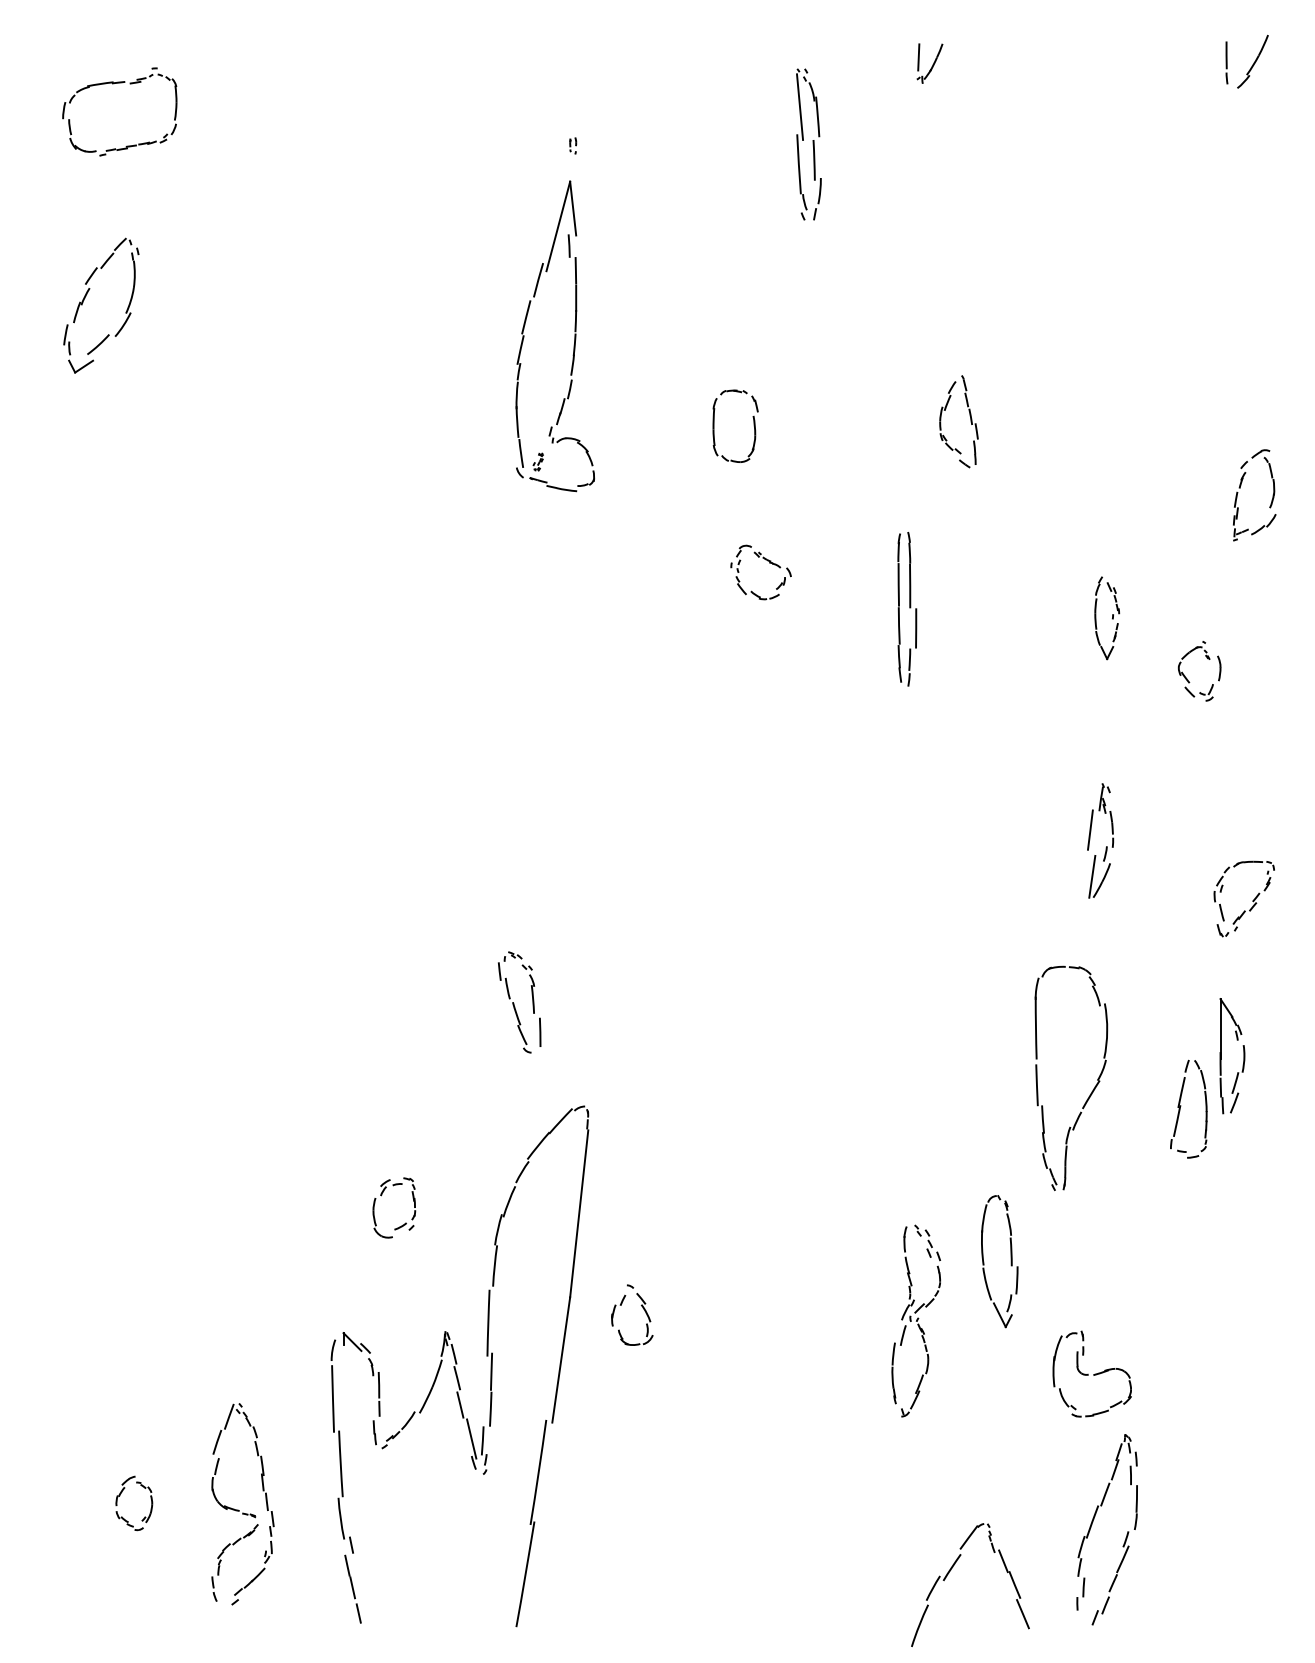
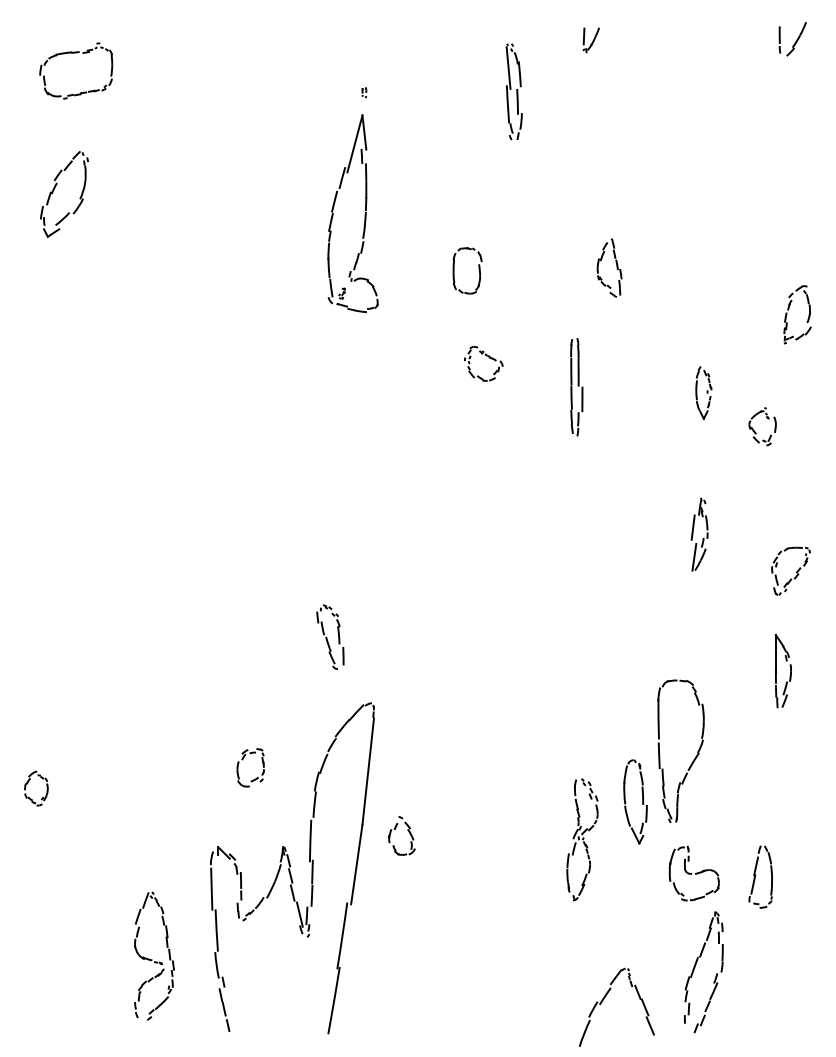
part: (1090, 1091) -> (693, 759), moved
part: (1188, 1108) -> (760, 876), moved
part: (120, 1496) -> (27, 784), moved

